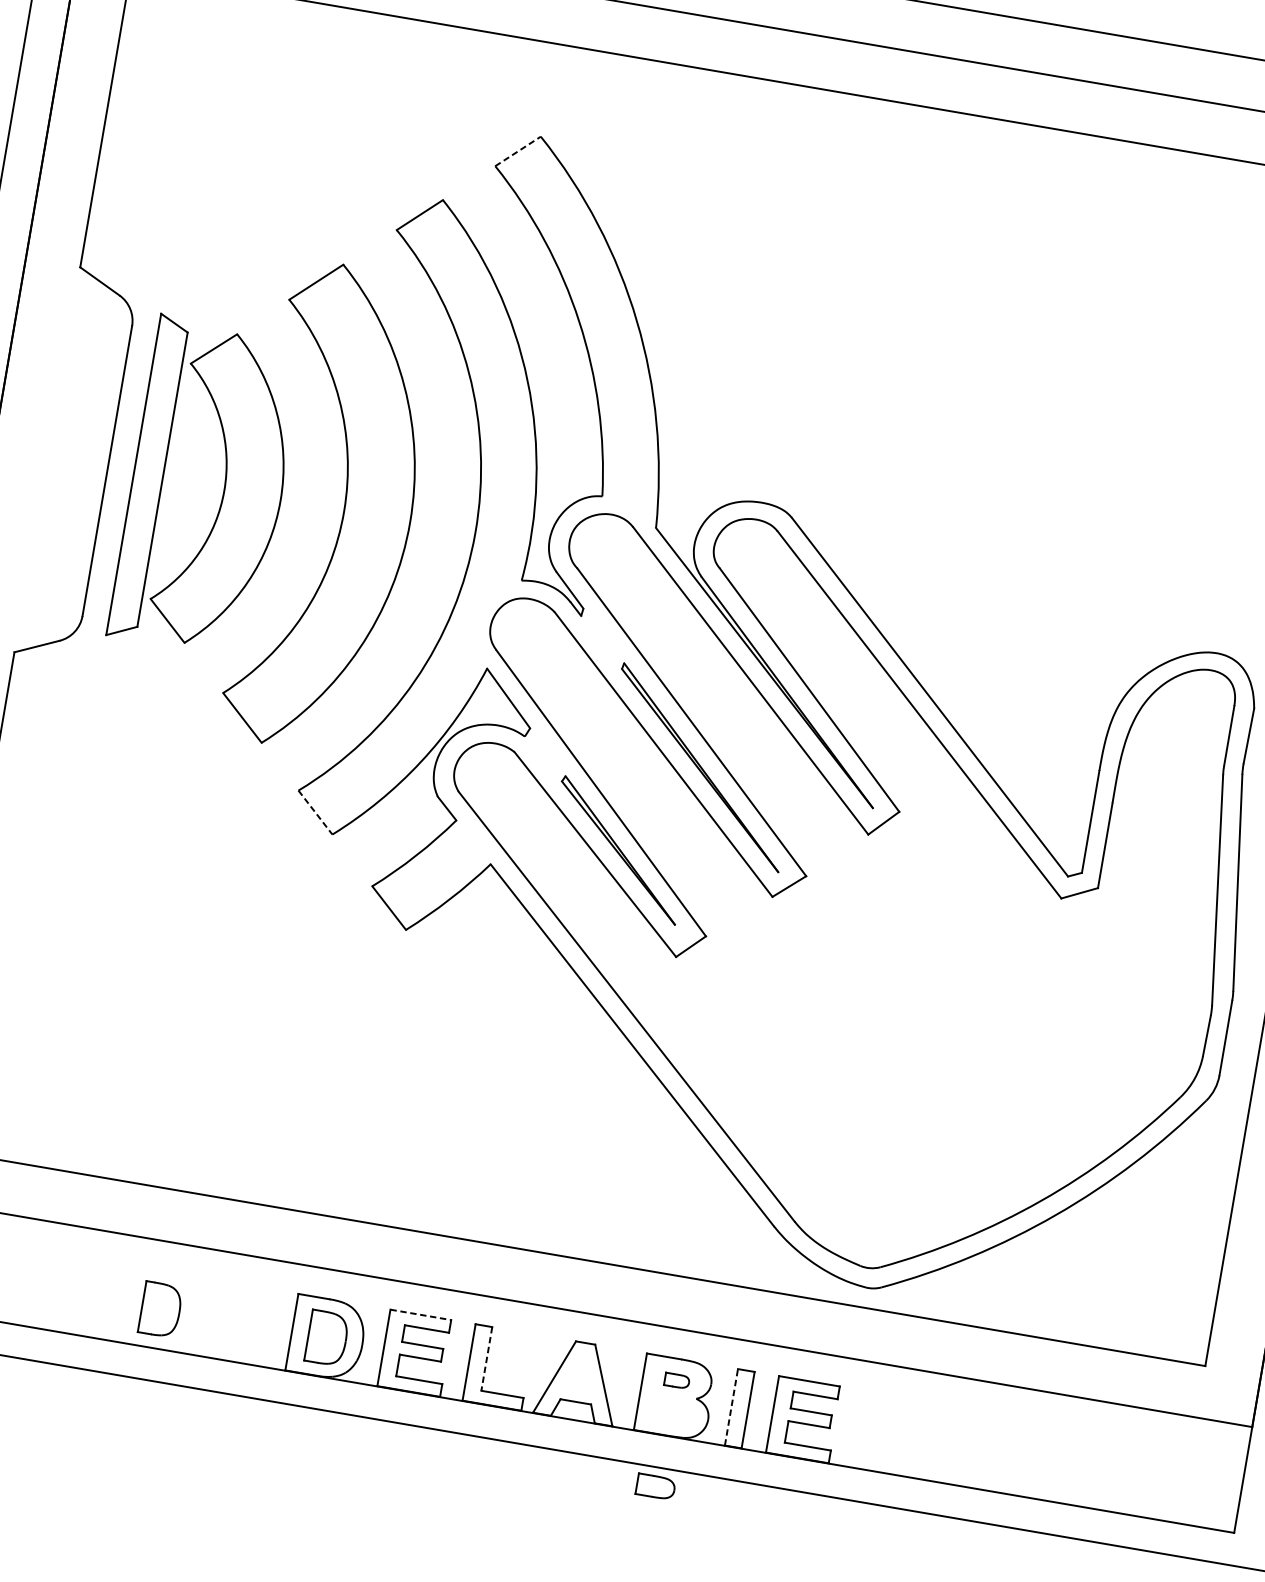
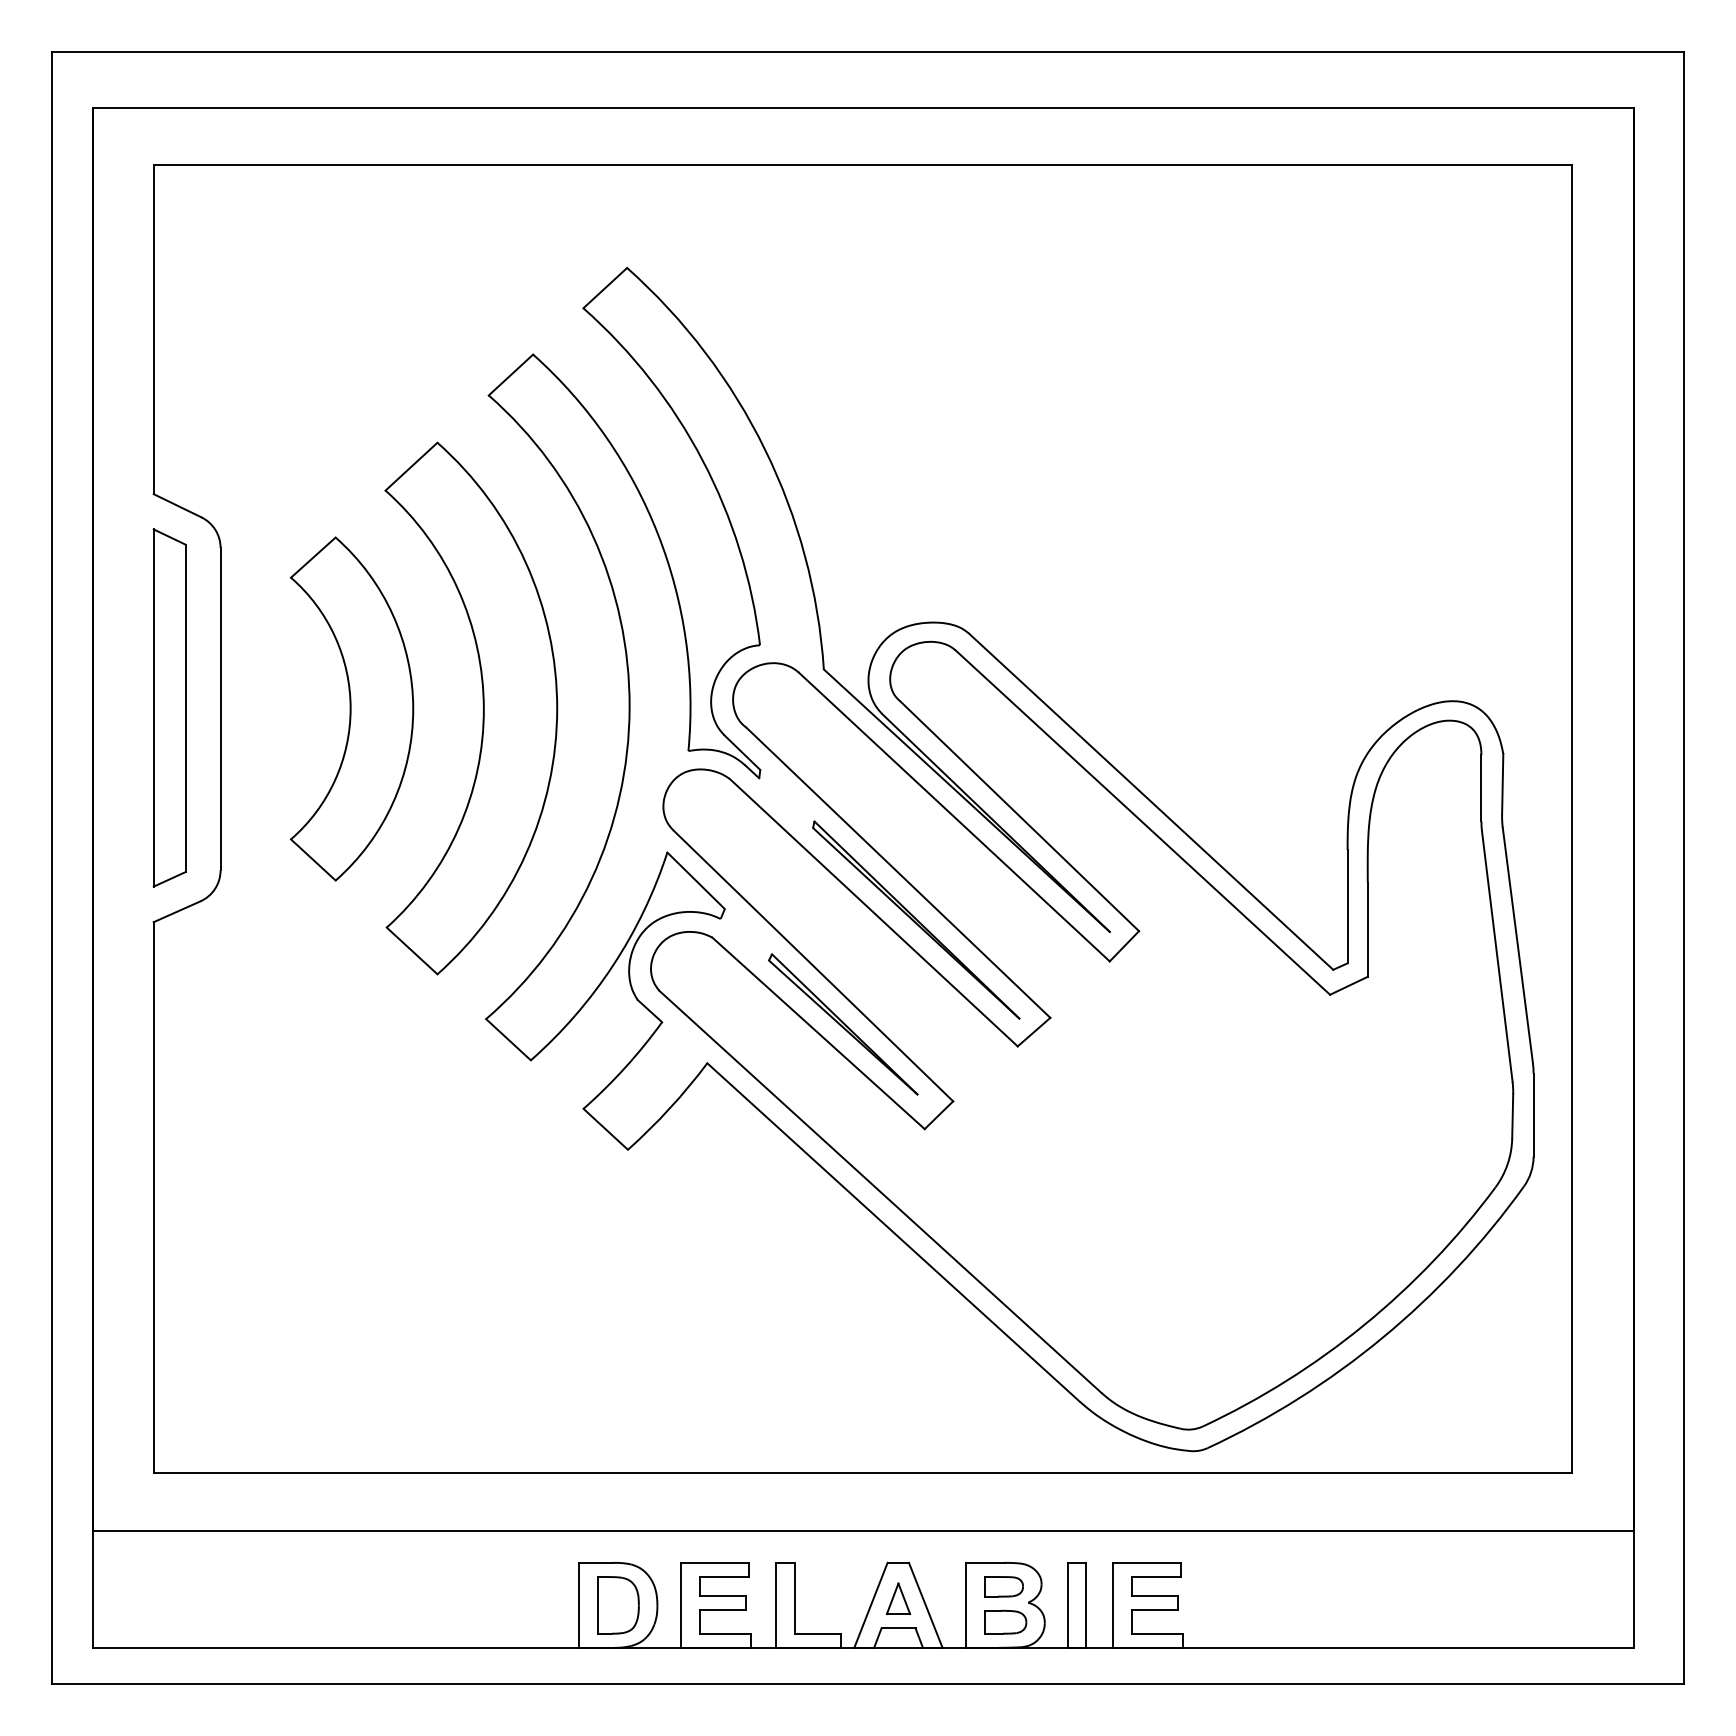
line: (518, 151) -> (605, 288), dashed -> solid
part: (147, 476) -> (169, 707), moved
line: (315, 813) -> (508, 1040), dashed -> solid
part: (161, 1309) -> (433, 1605), removed
line: (421, 1314) -> (715, 1562), dashed -> solid
line: (486, 1359) -> (794, 1598), dashed -> solid
part: (580, 1375) -> (898, 1598), added
part: (676, 1380) -> (1003, 1586), size x1.43
line: (731, 1406) -> (1067, 1604), dashed -> solid
part: (655, 1486) -> (1005, 1621), moved

